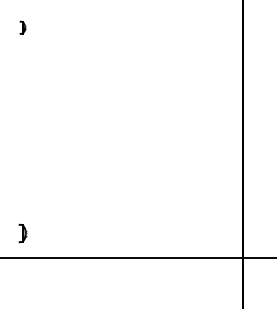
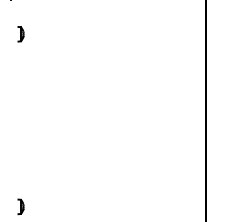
part: (22, 27) -> (20, 34), size x1.43

